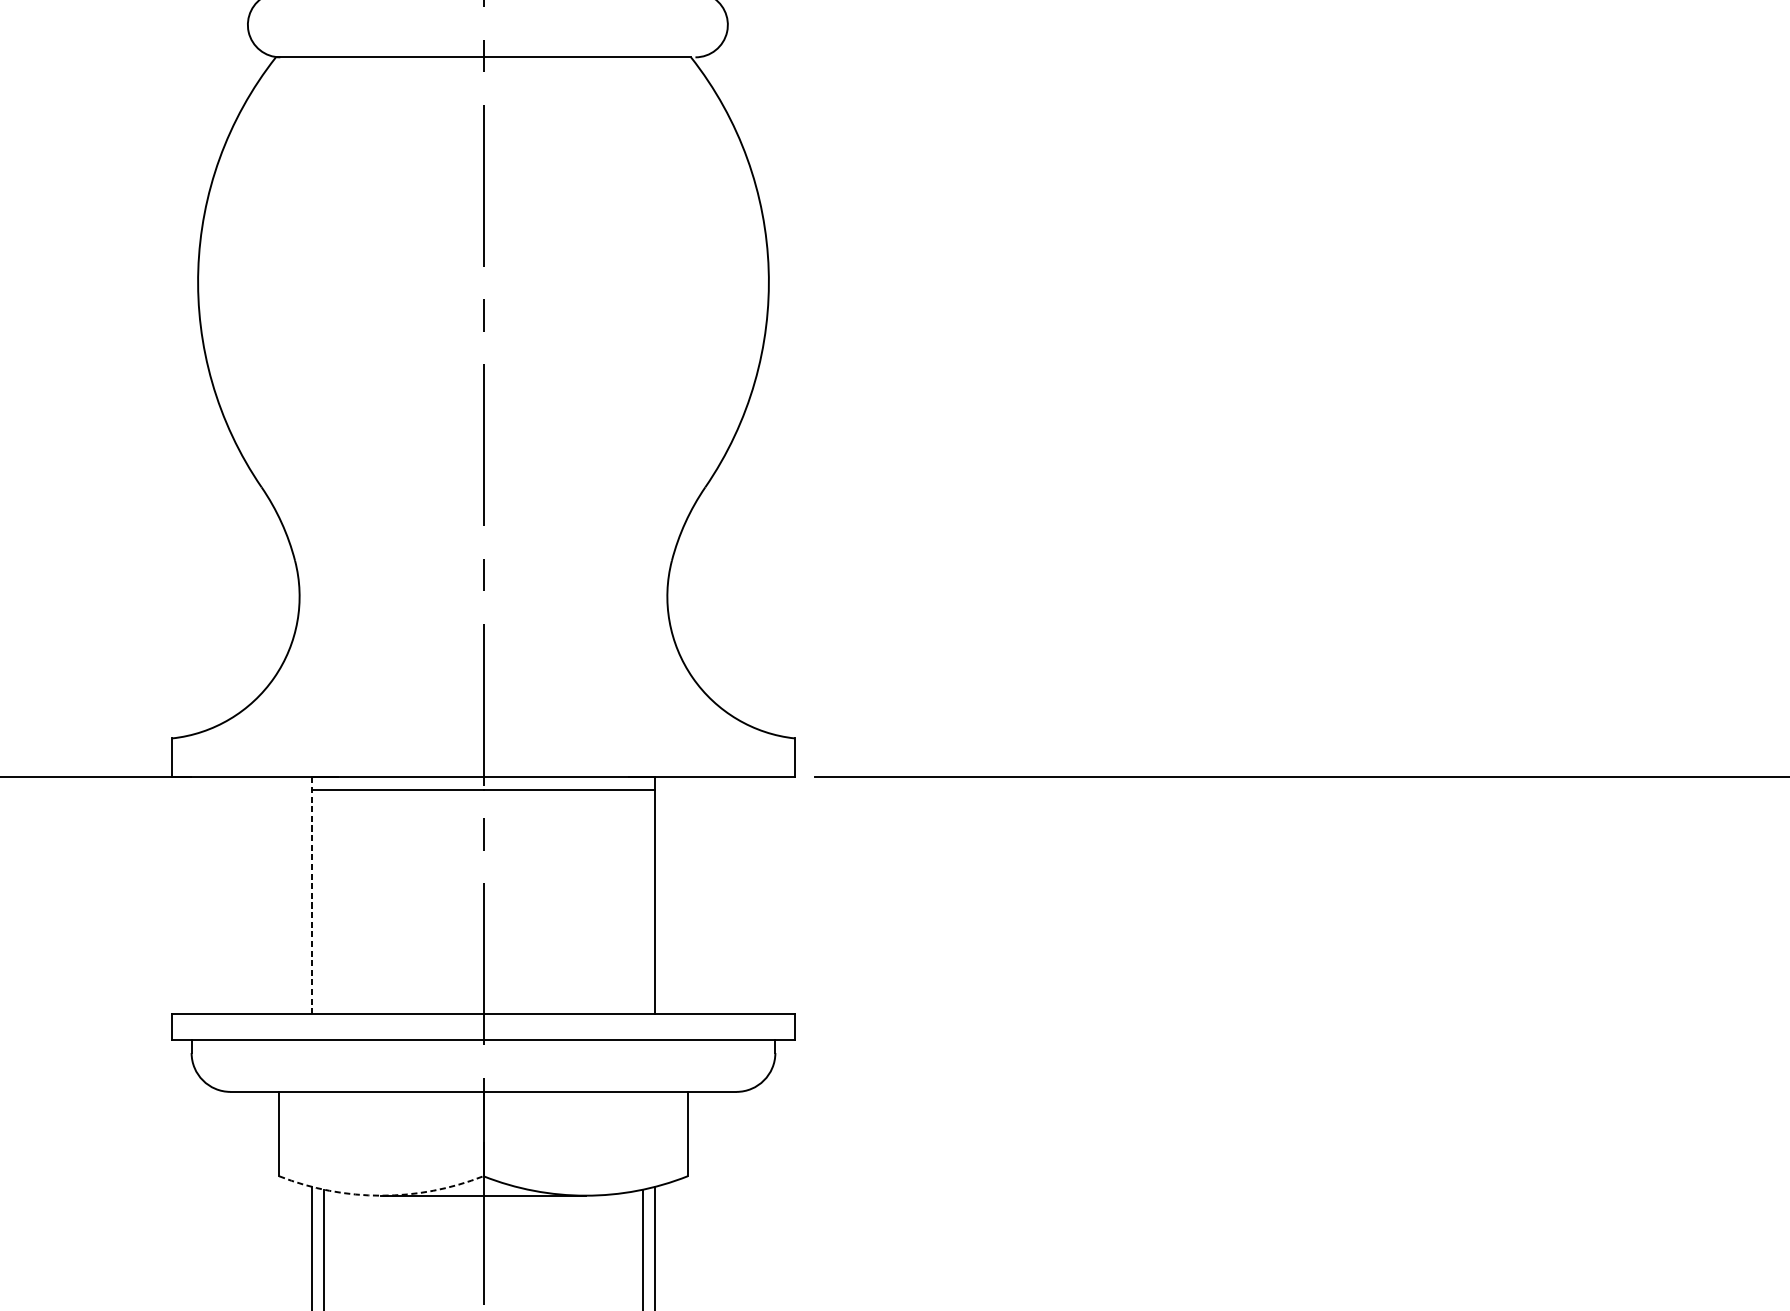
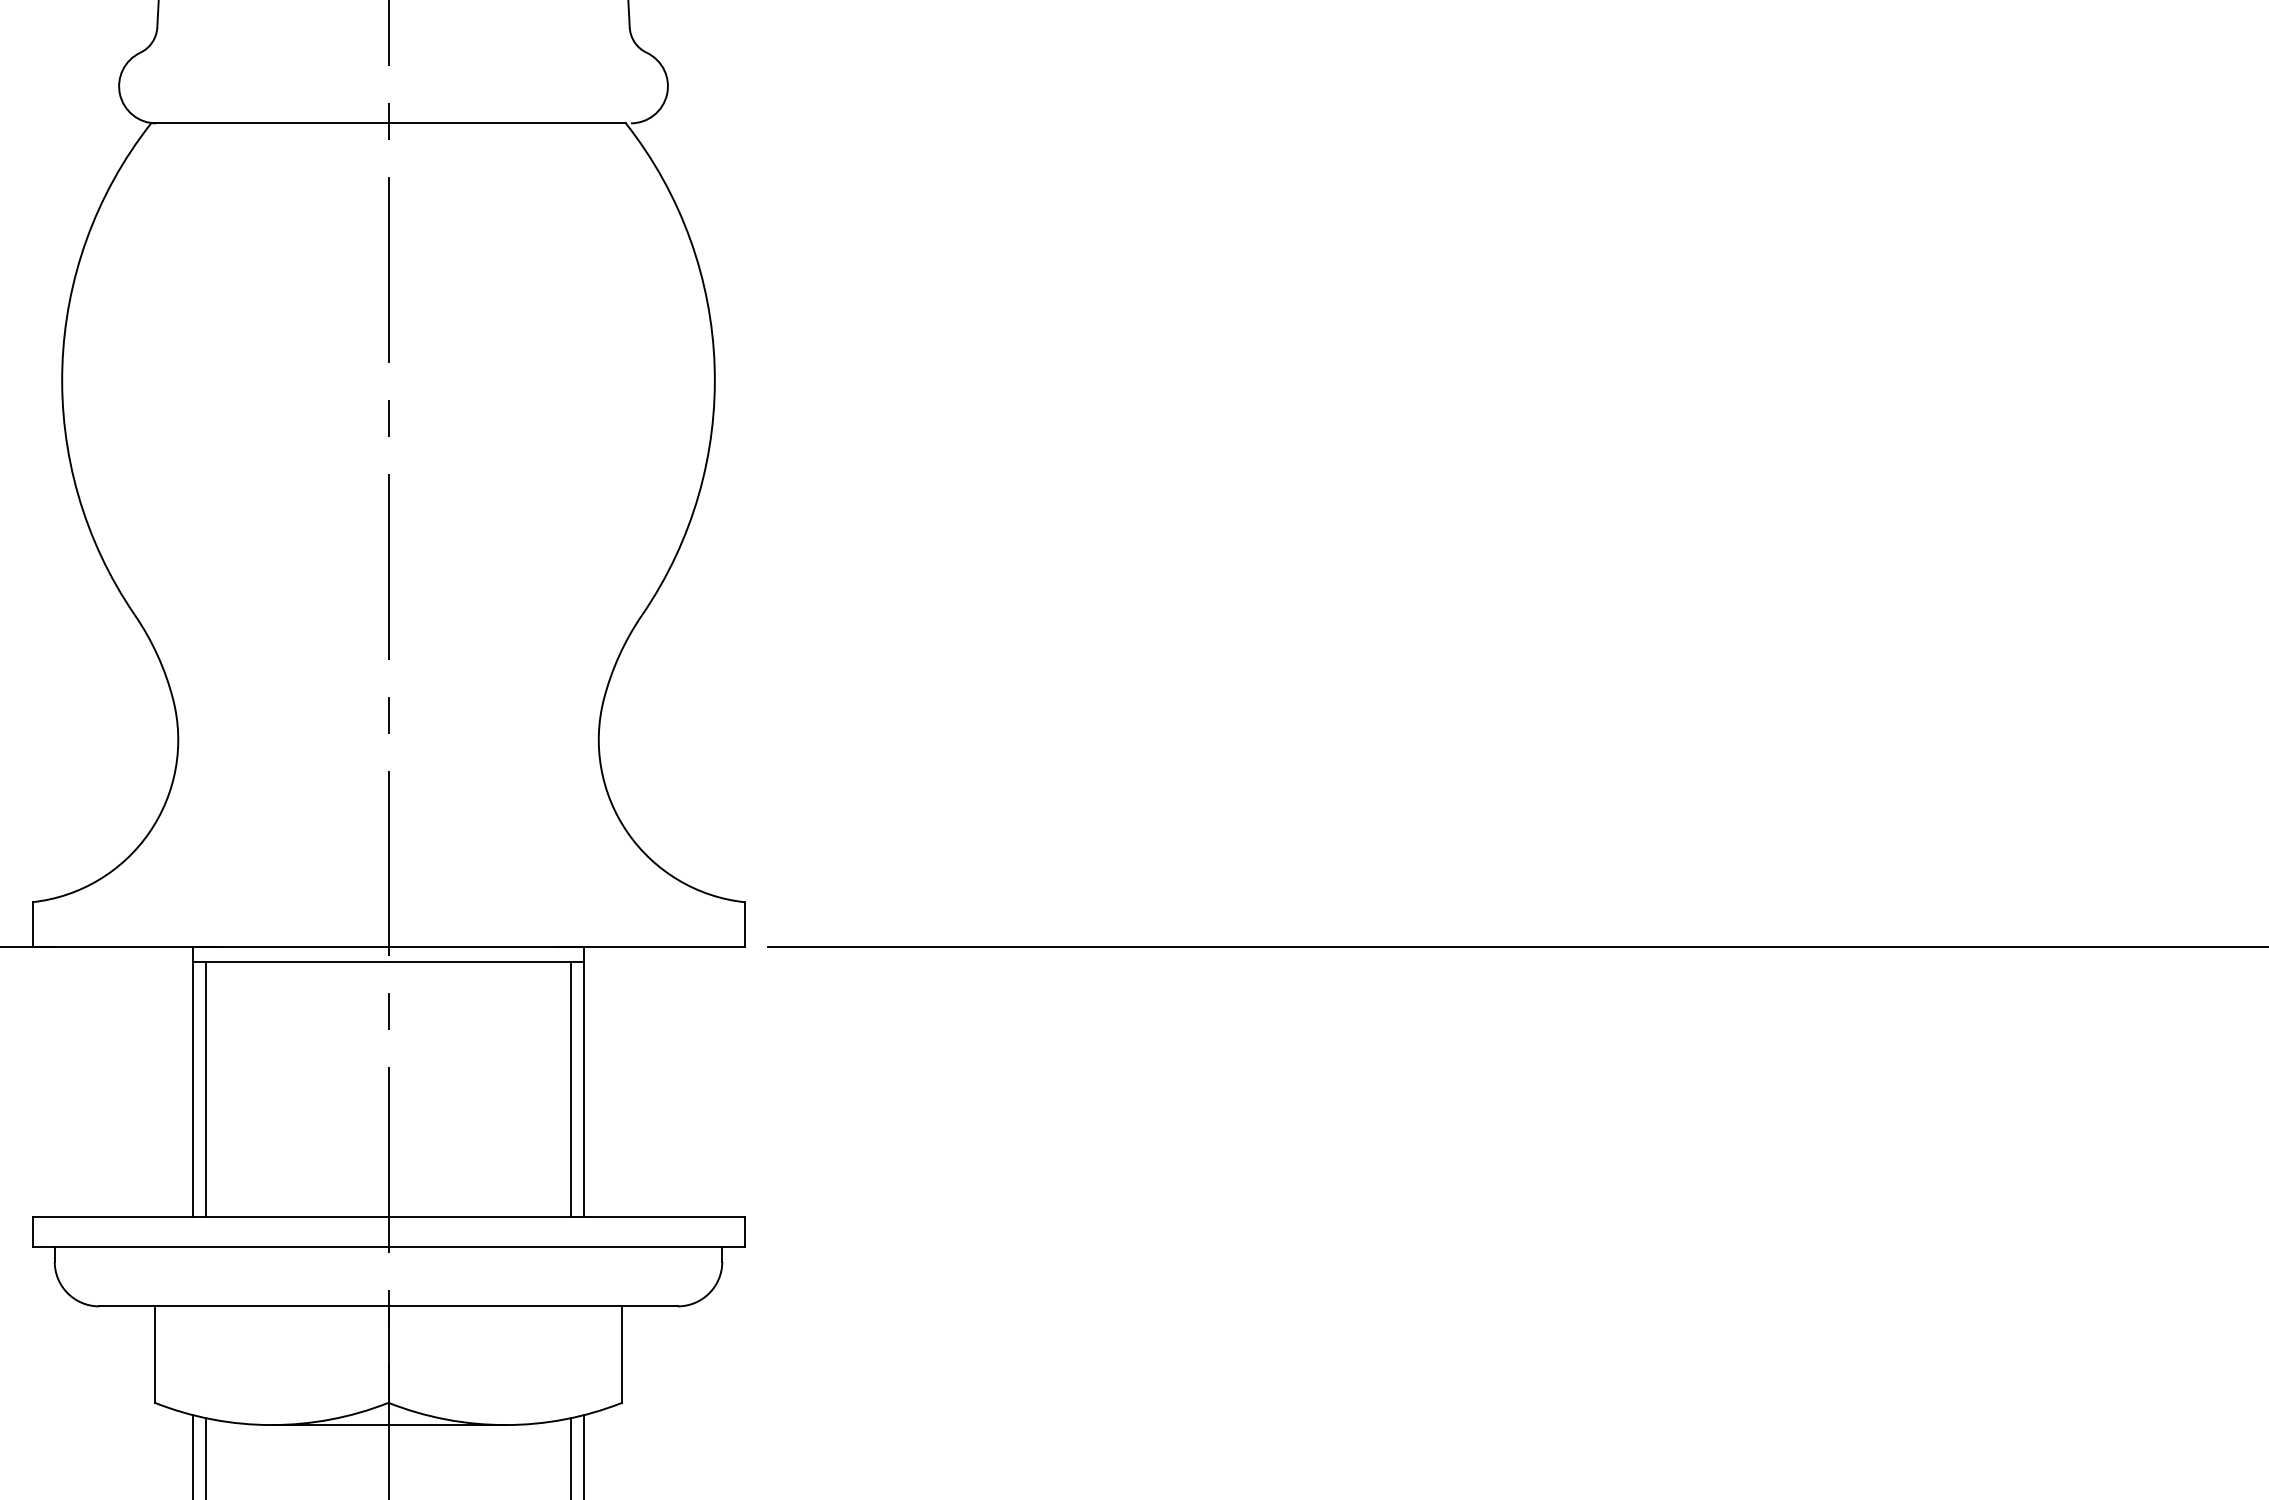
line: (312, 896) -> (192, 1082), dashed -> solid
line: (324, 902) -> (206, 1089), added
line: (642, 902) -> (570, 1089), added
arc: (381, 1196) -> (271, 1425), dashed -> solid

